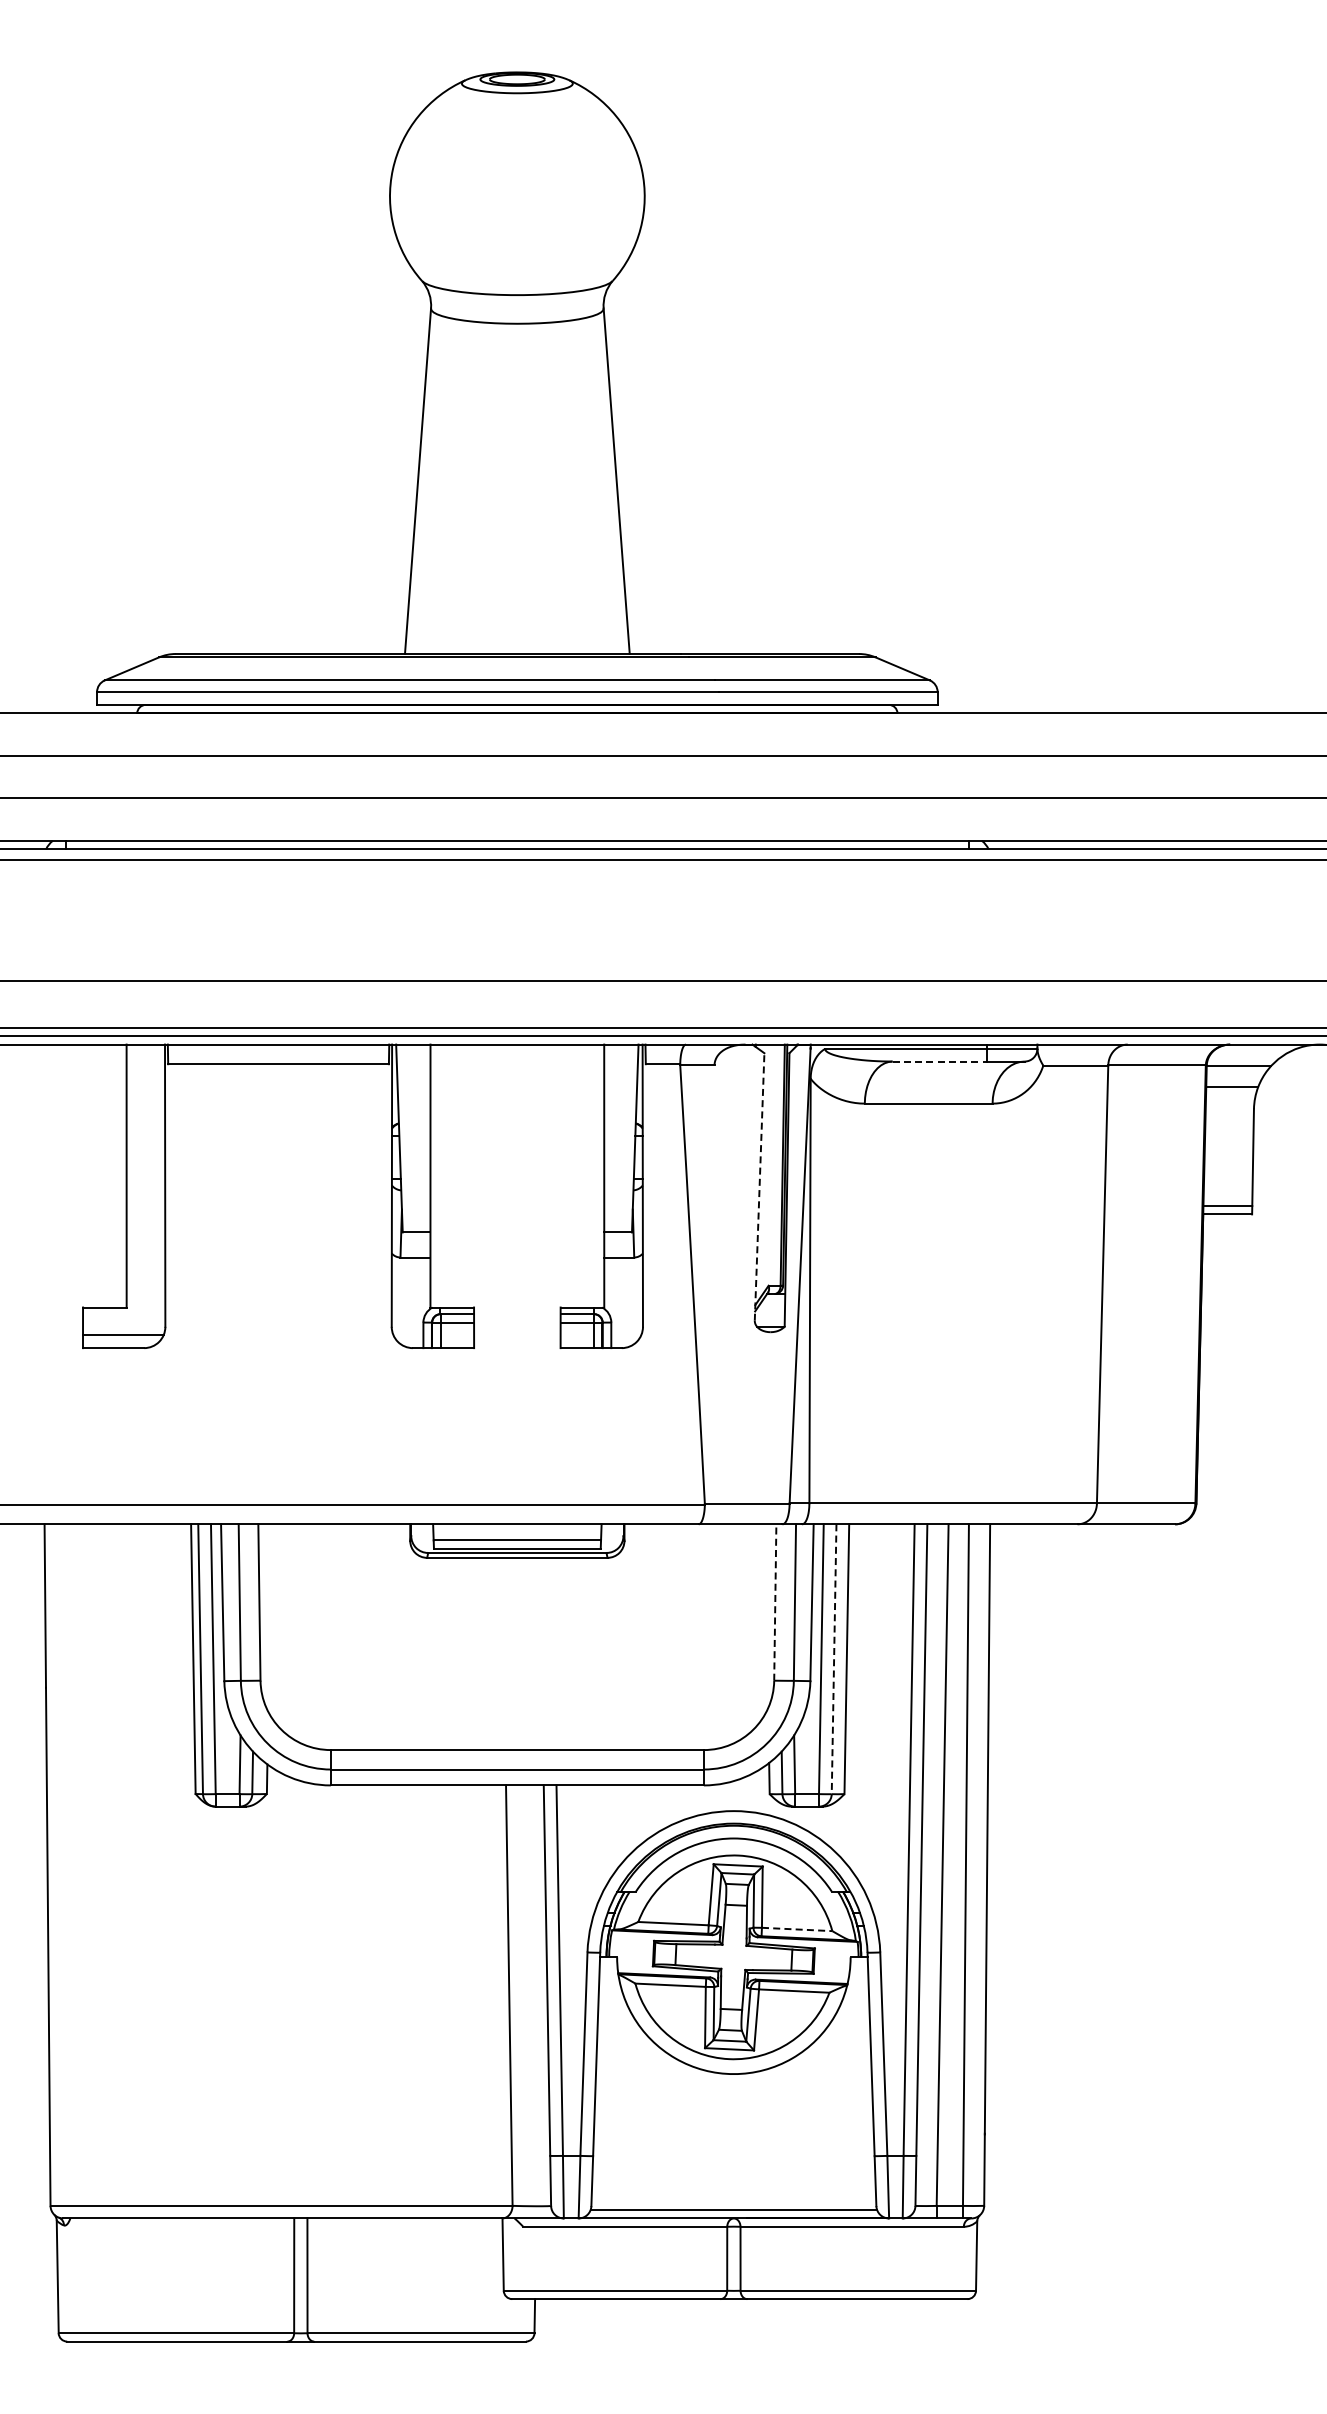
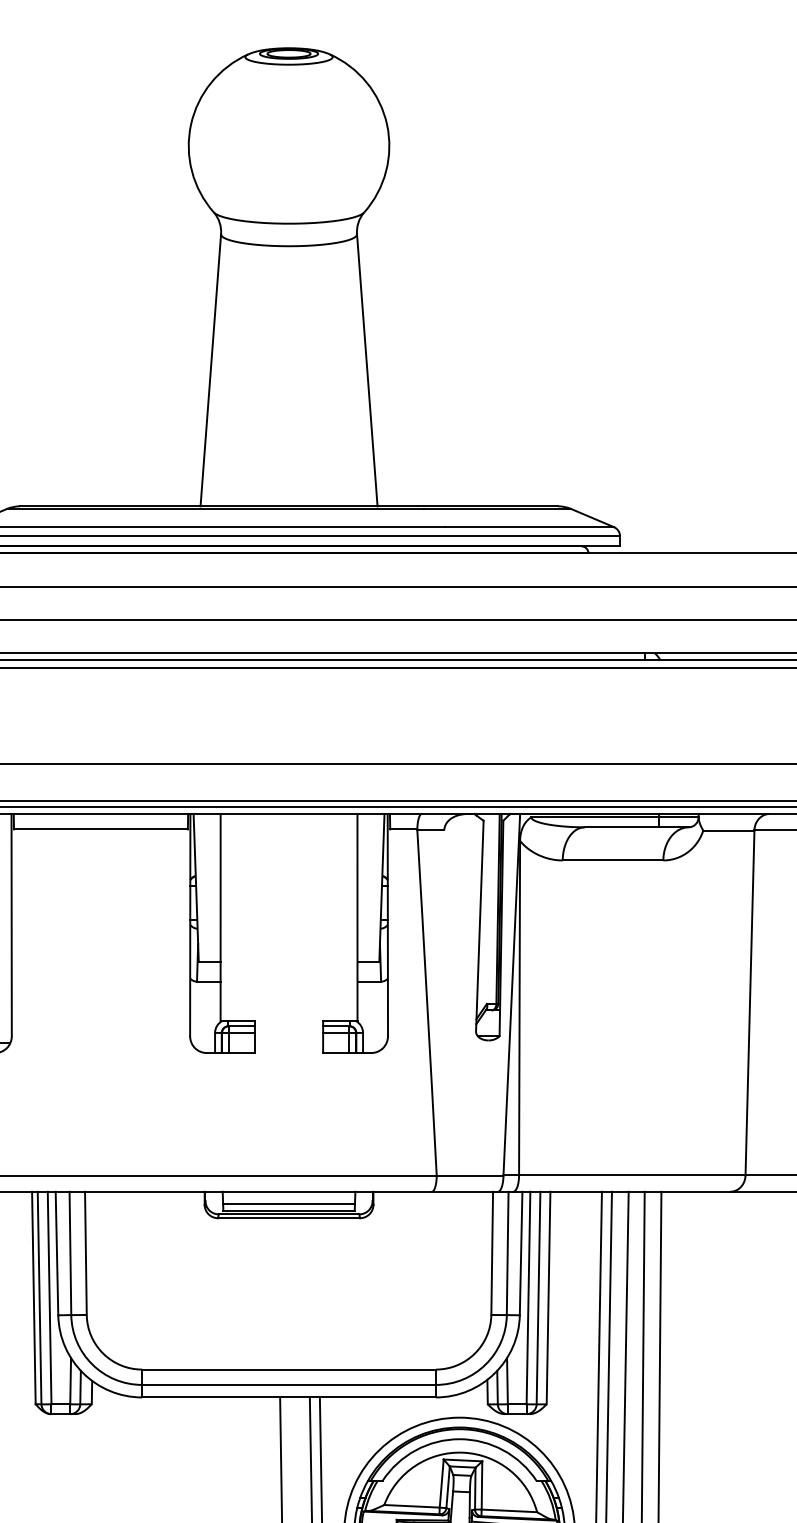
line: (939, 1061) -> (621, 827), dashed -> solid
line: (759, 1186) -> (479, 925), dashed -> solid
line: (775, 1602) -> (492, 1253), dashed -> solid
line: (834, 1659) -> (538, 1298), dashed -> solid
line: (797, 1929) -> (509, 1510), dashed -> solid

